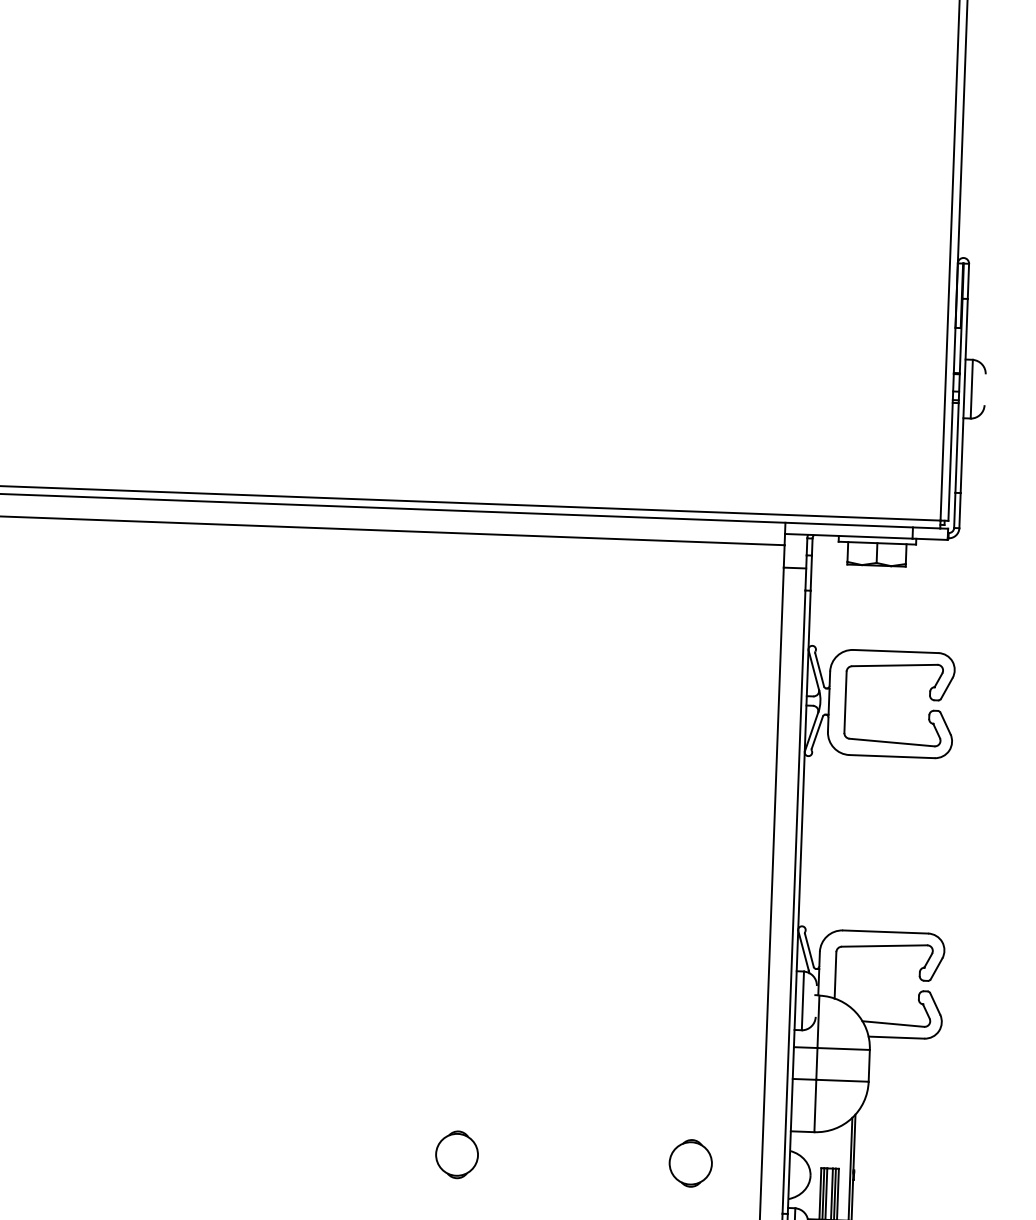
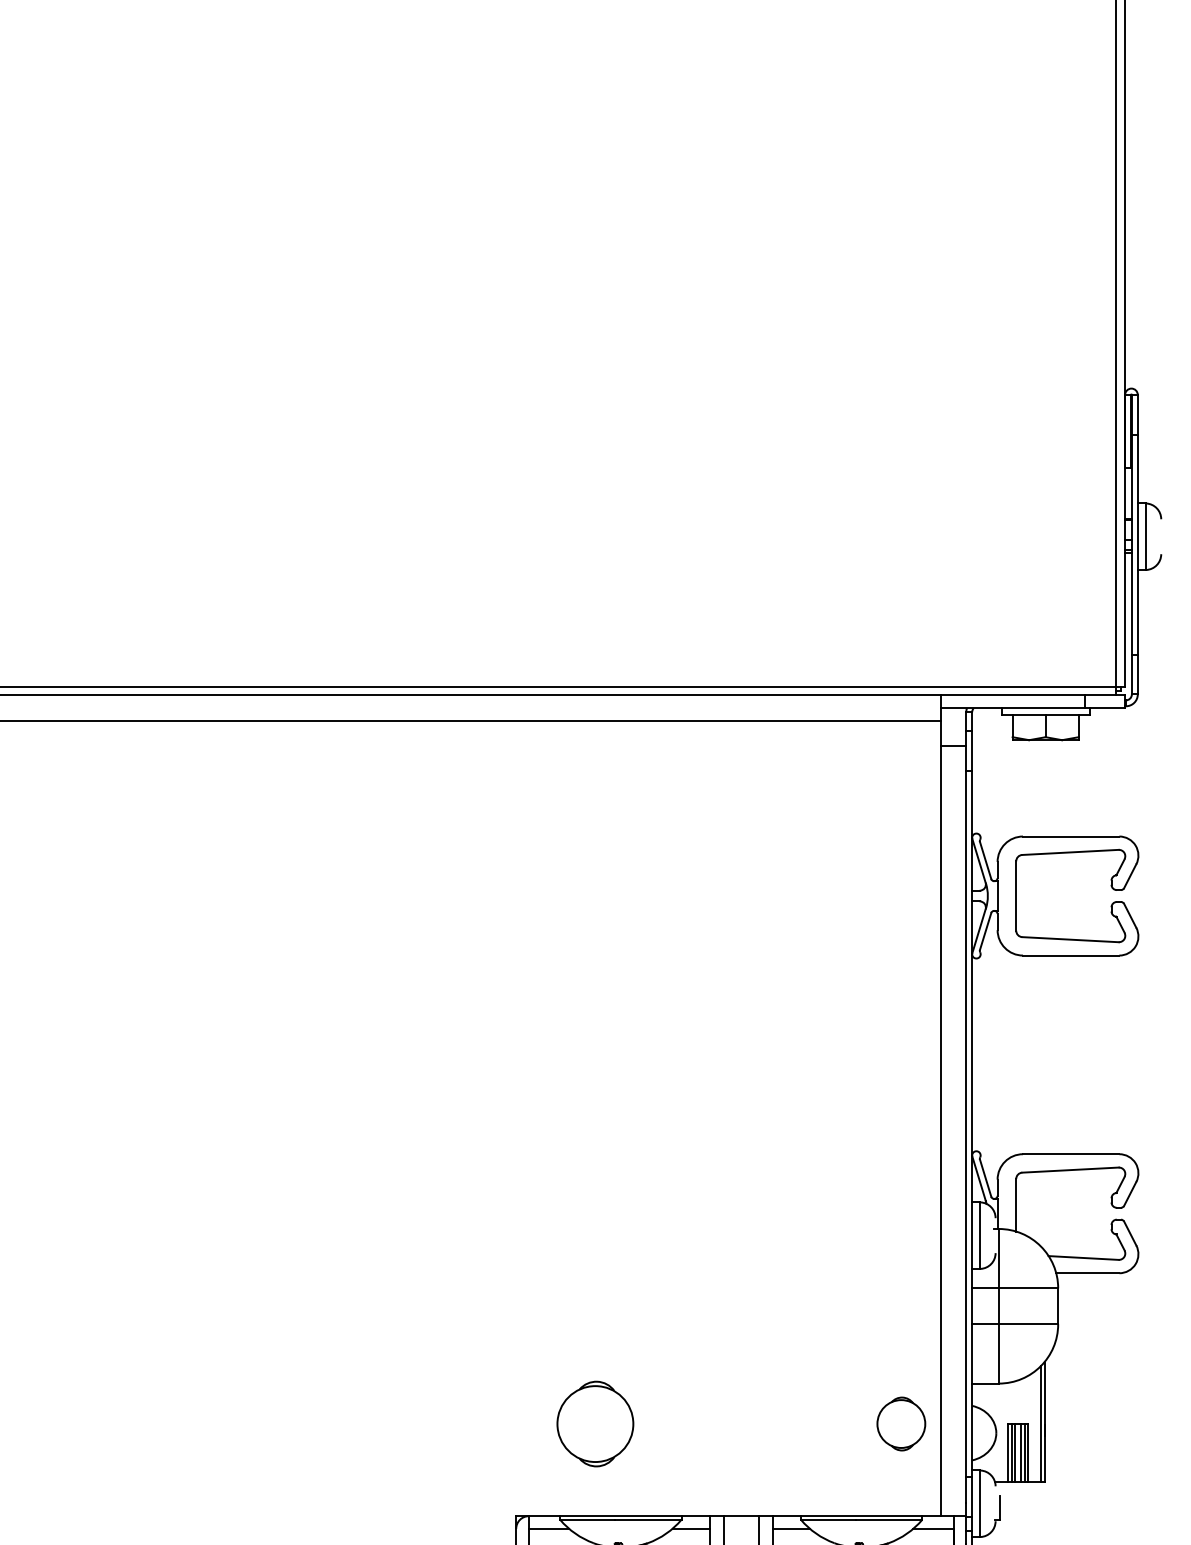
part: (456, 1154) -> (595, 1423), size x1.6
part: (690, 1162) -> (901, 1423), moved

